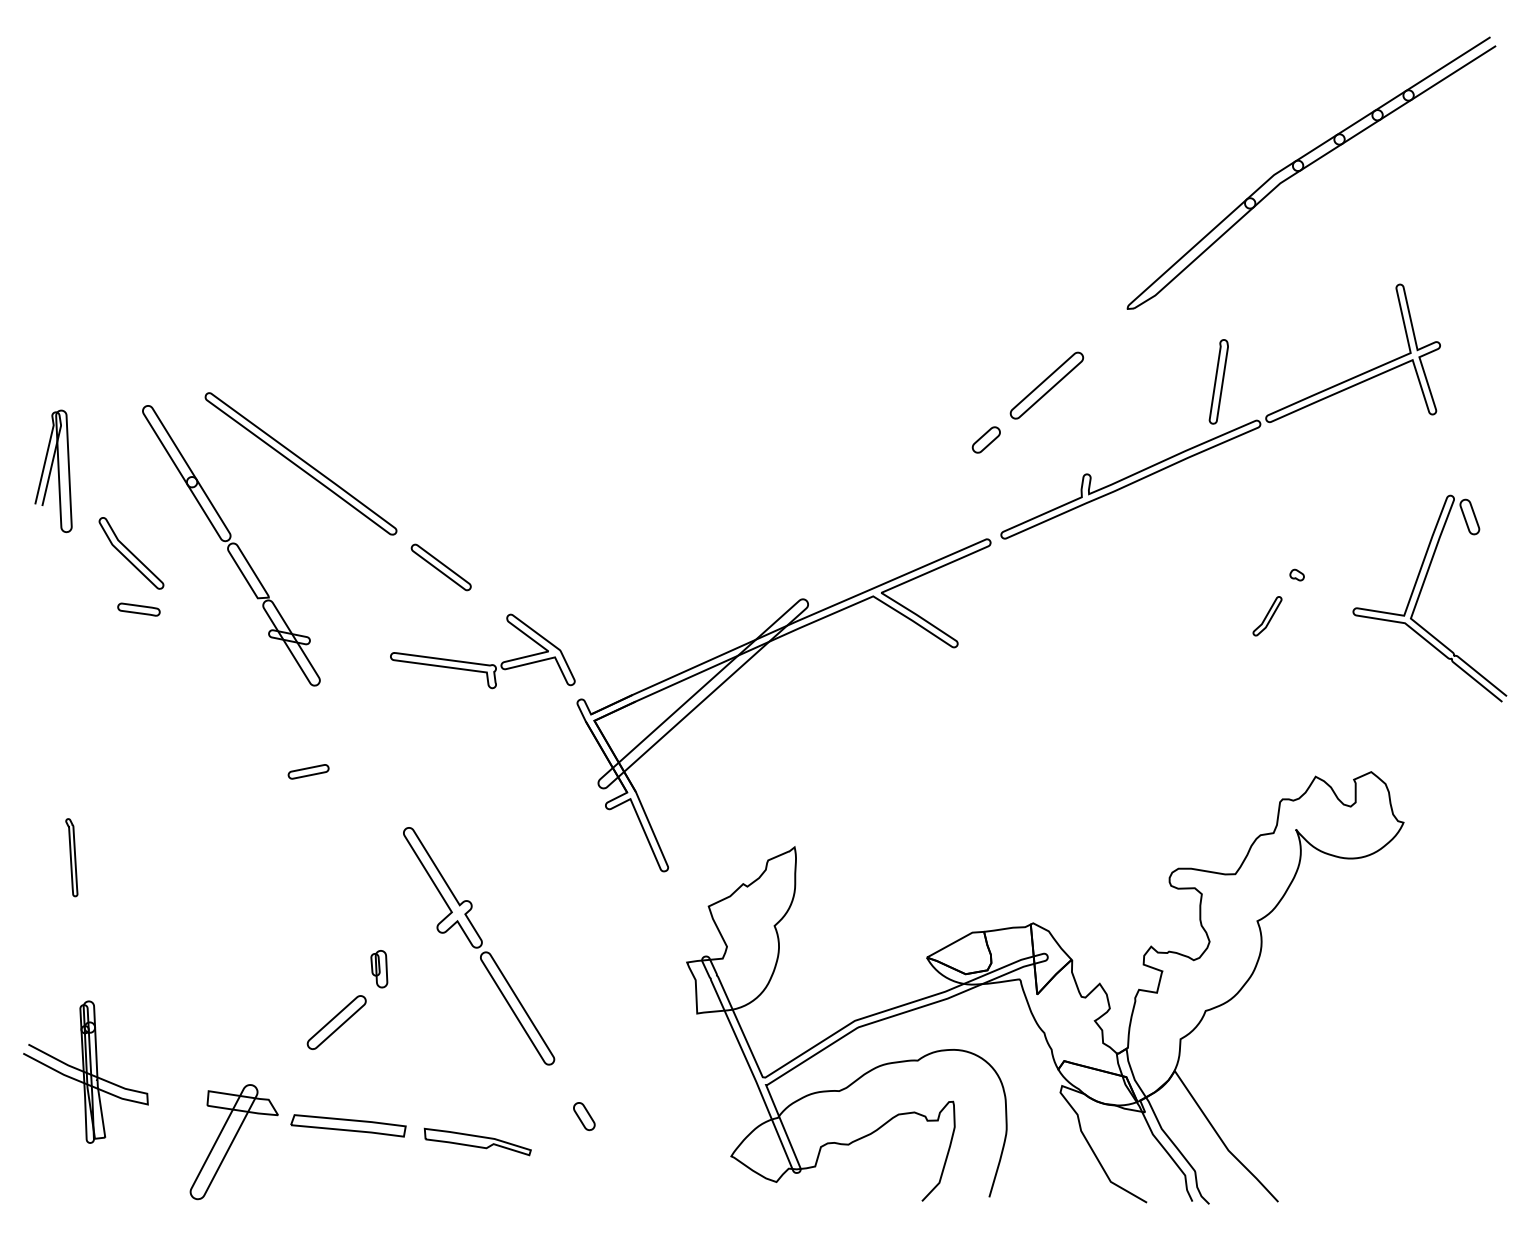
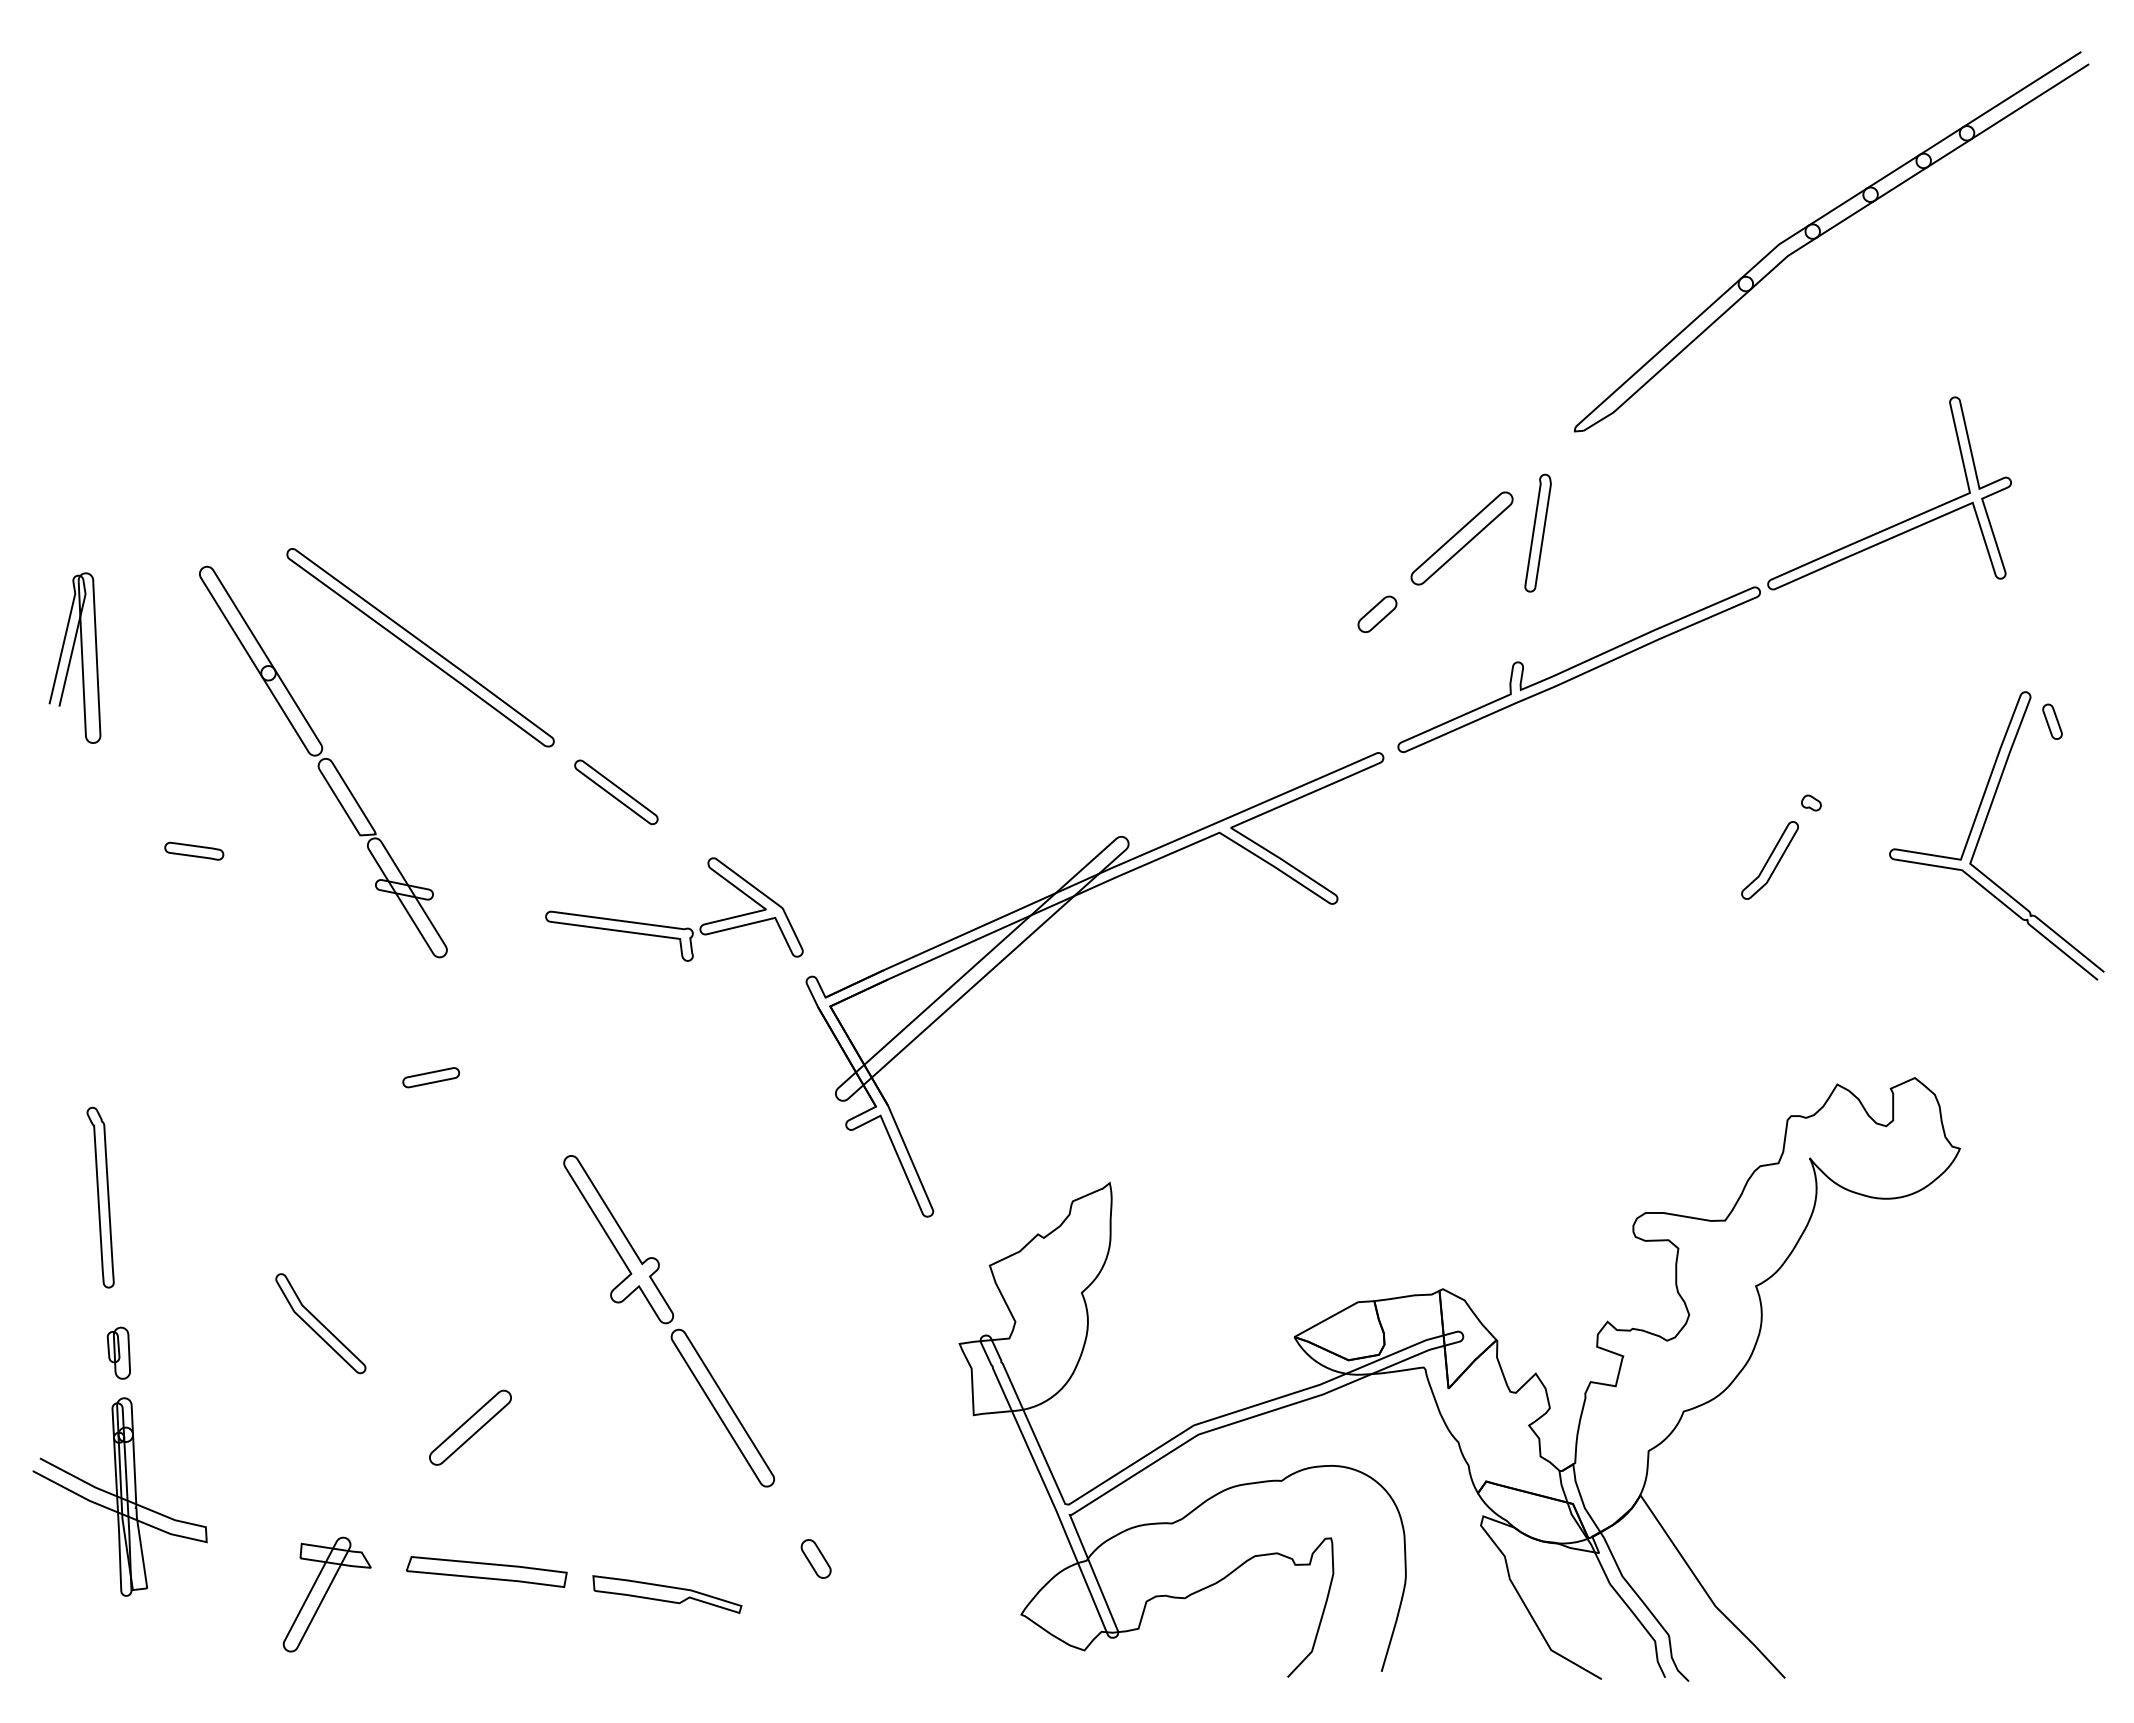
part: (1218, 381) -> (1537, 532), moved
part: (1469, 516) -> (2052, 721), size x0.71
part: (131, 553) -> (320, 1323), moved
part: (1267, 616) -> (1769, 860), size x1.43
part: (71, 857) -> (100, 1197), size x1.67
part: (379, 968) -> (118, 1352), moved
part: (233, 1141) -> (326, 1594), size x0.71

